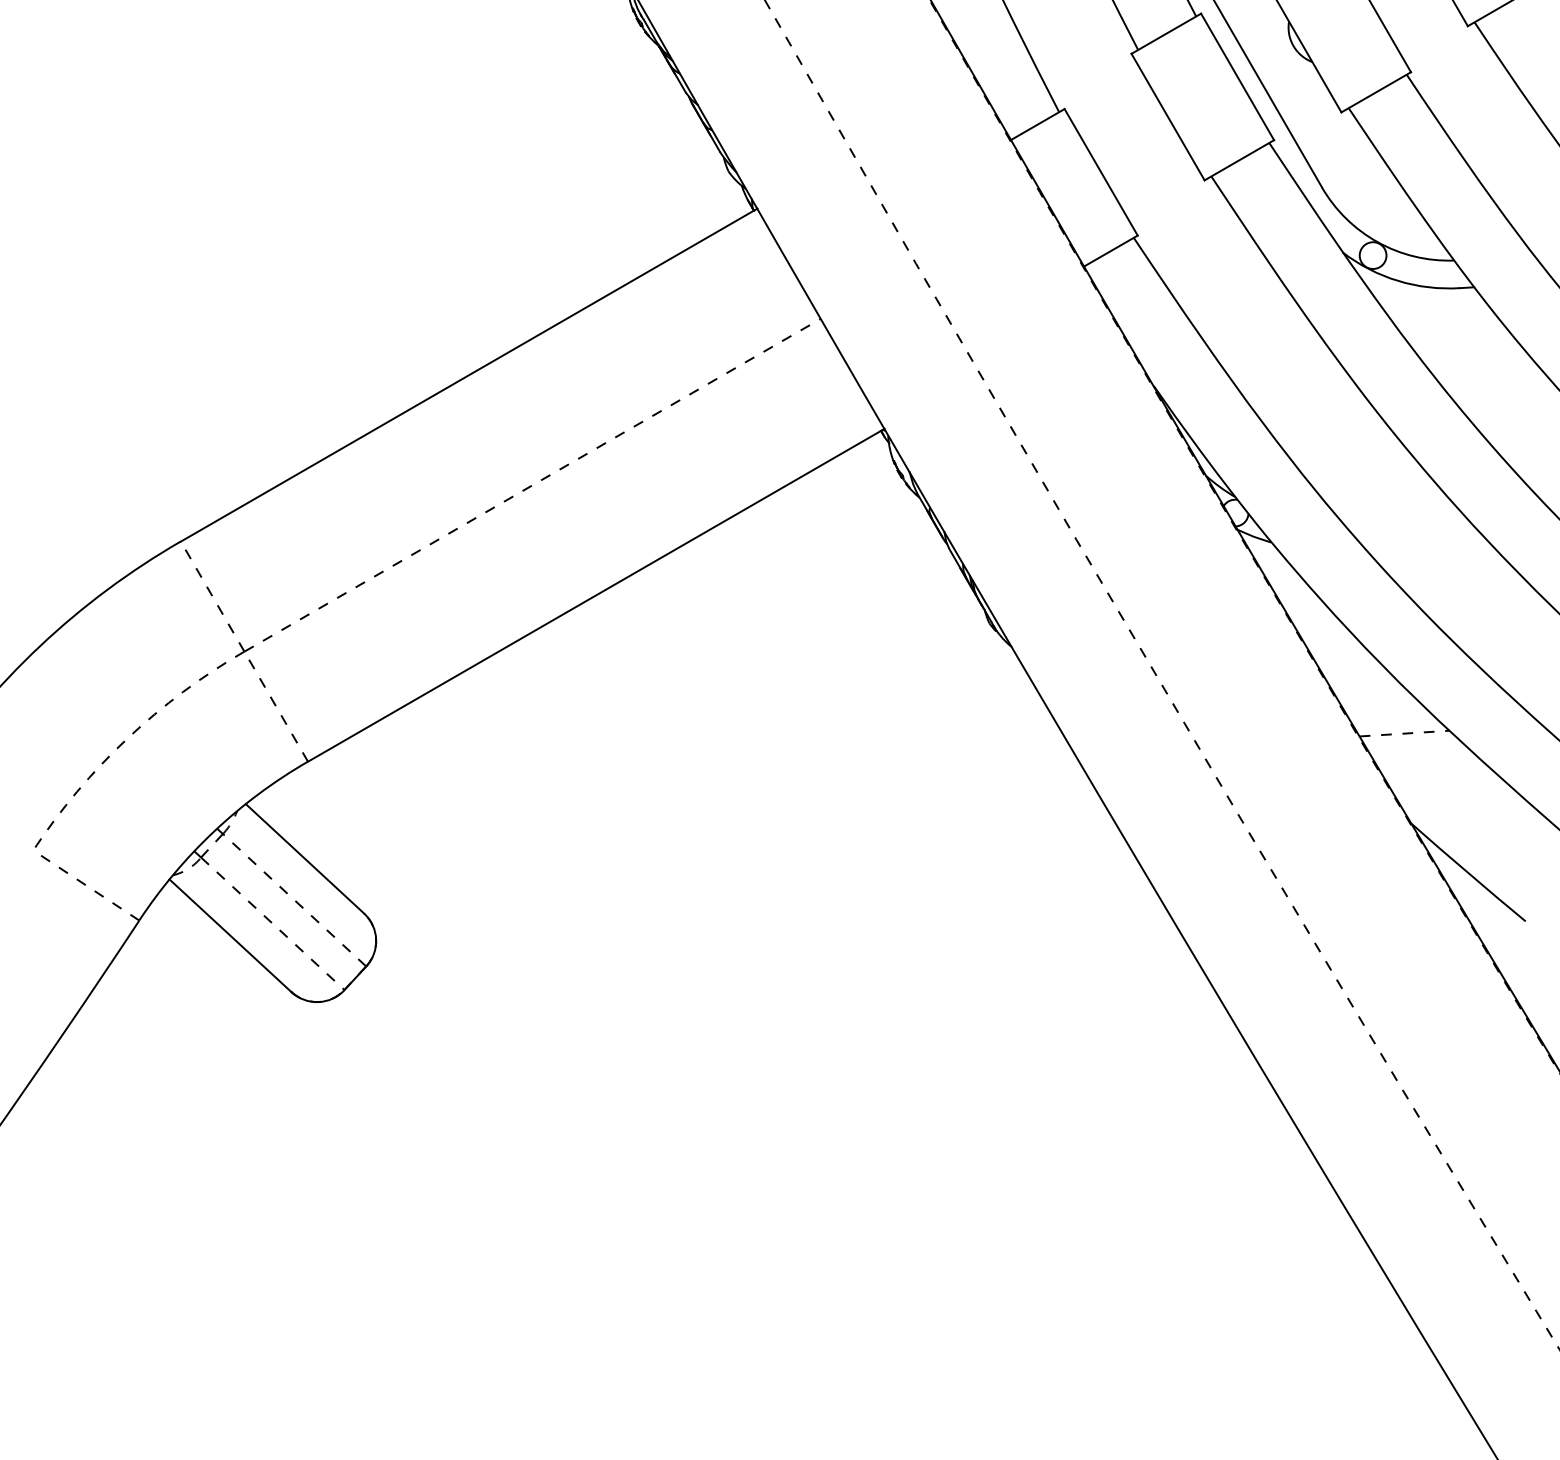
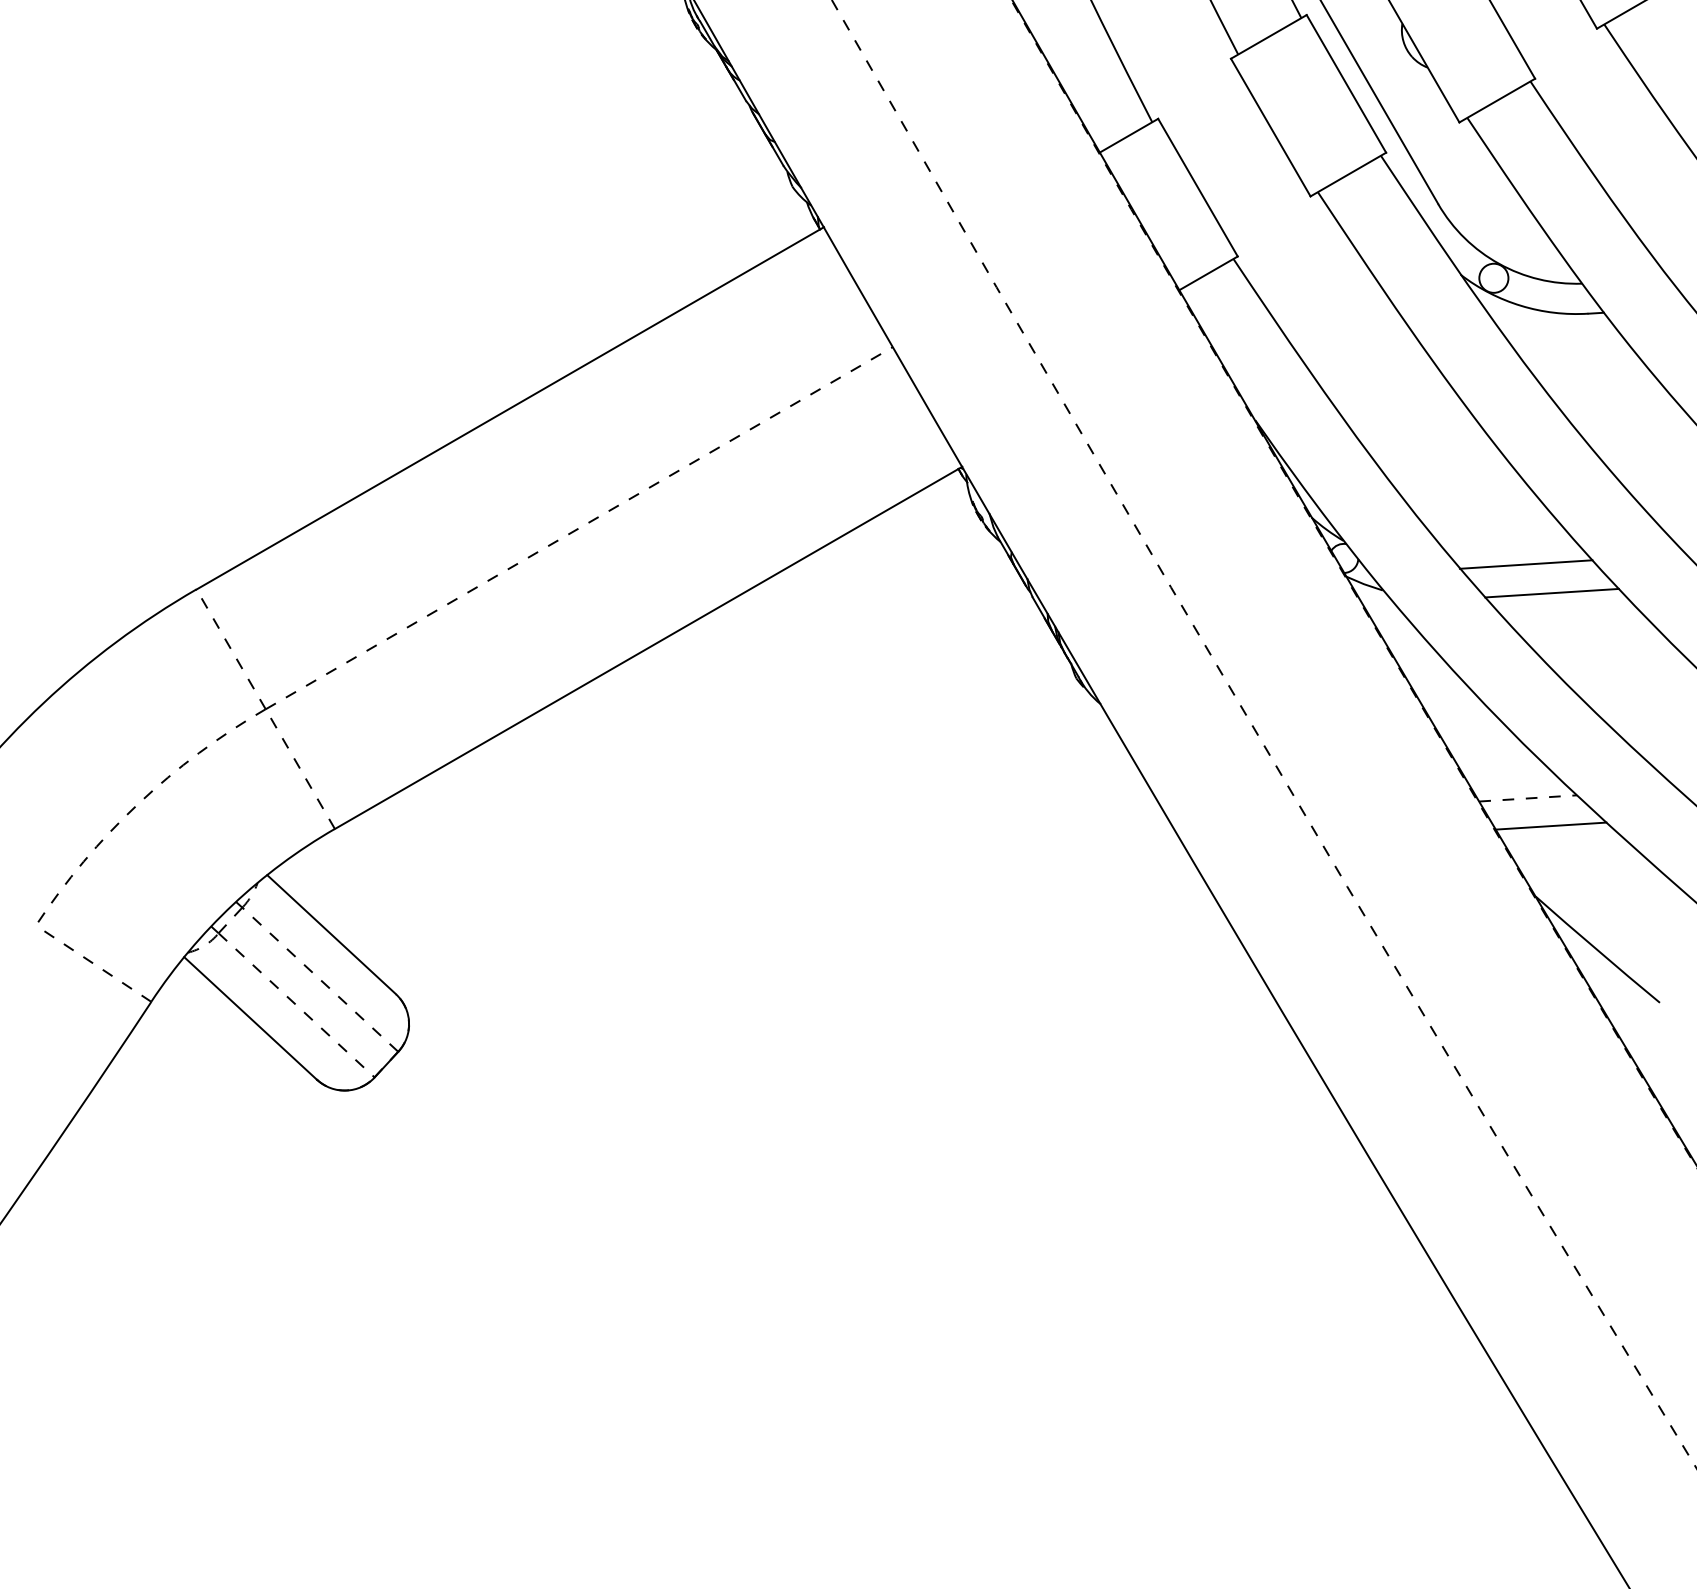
line: (1402, 518) -> (1525, 564), added
line: (1426, 544) -> (1551, 592), added
line: (1426, 758) -> (1551, 825), added

